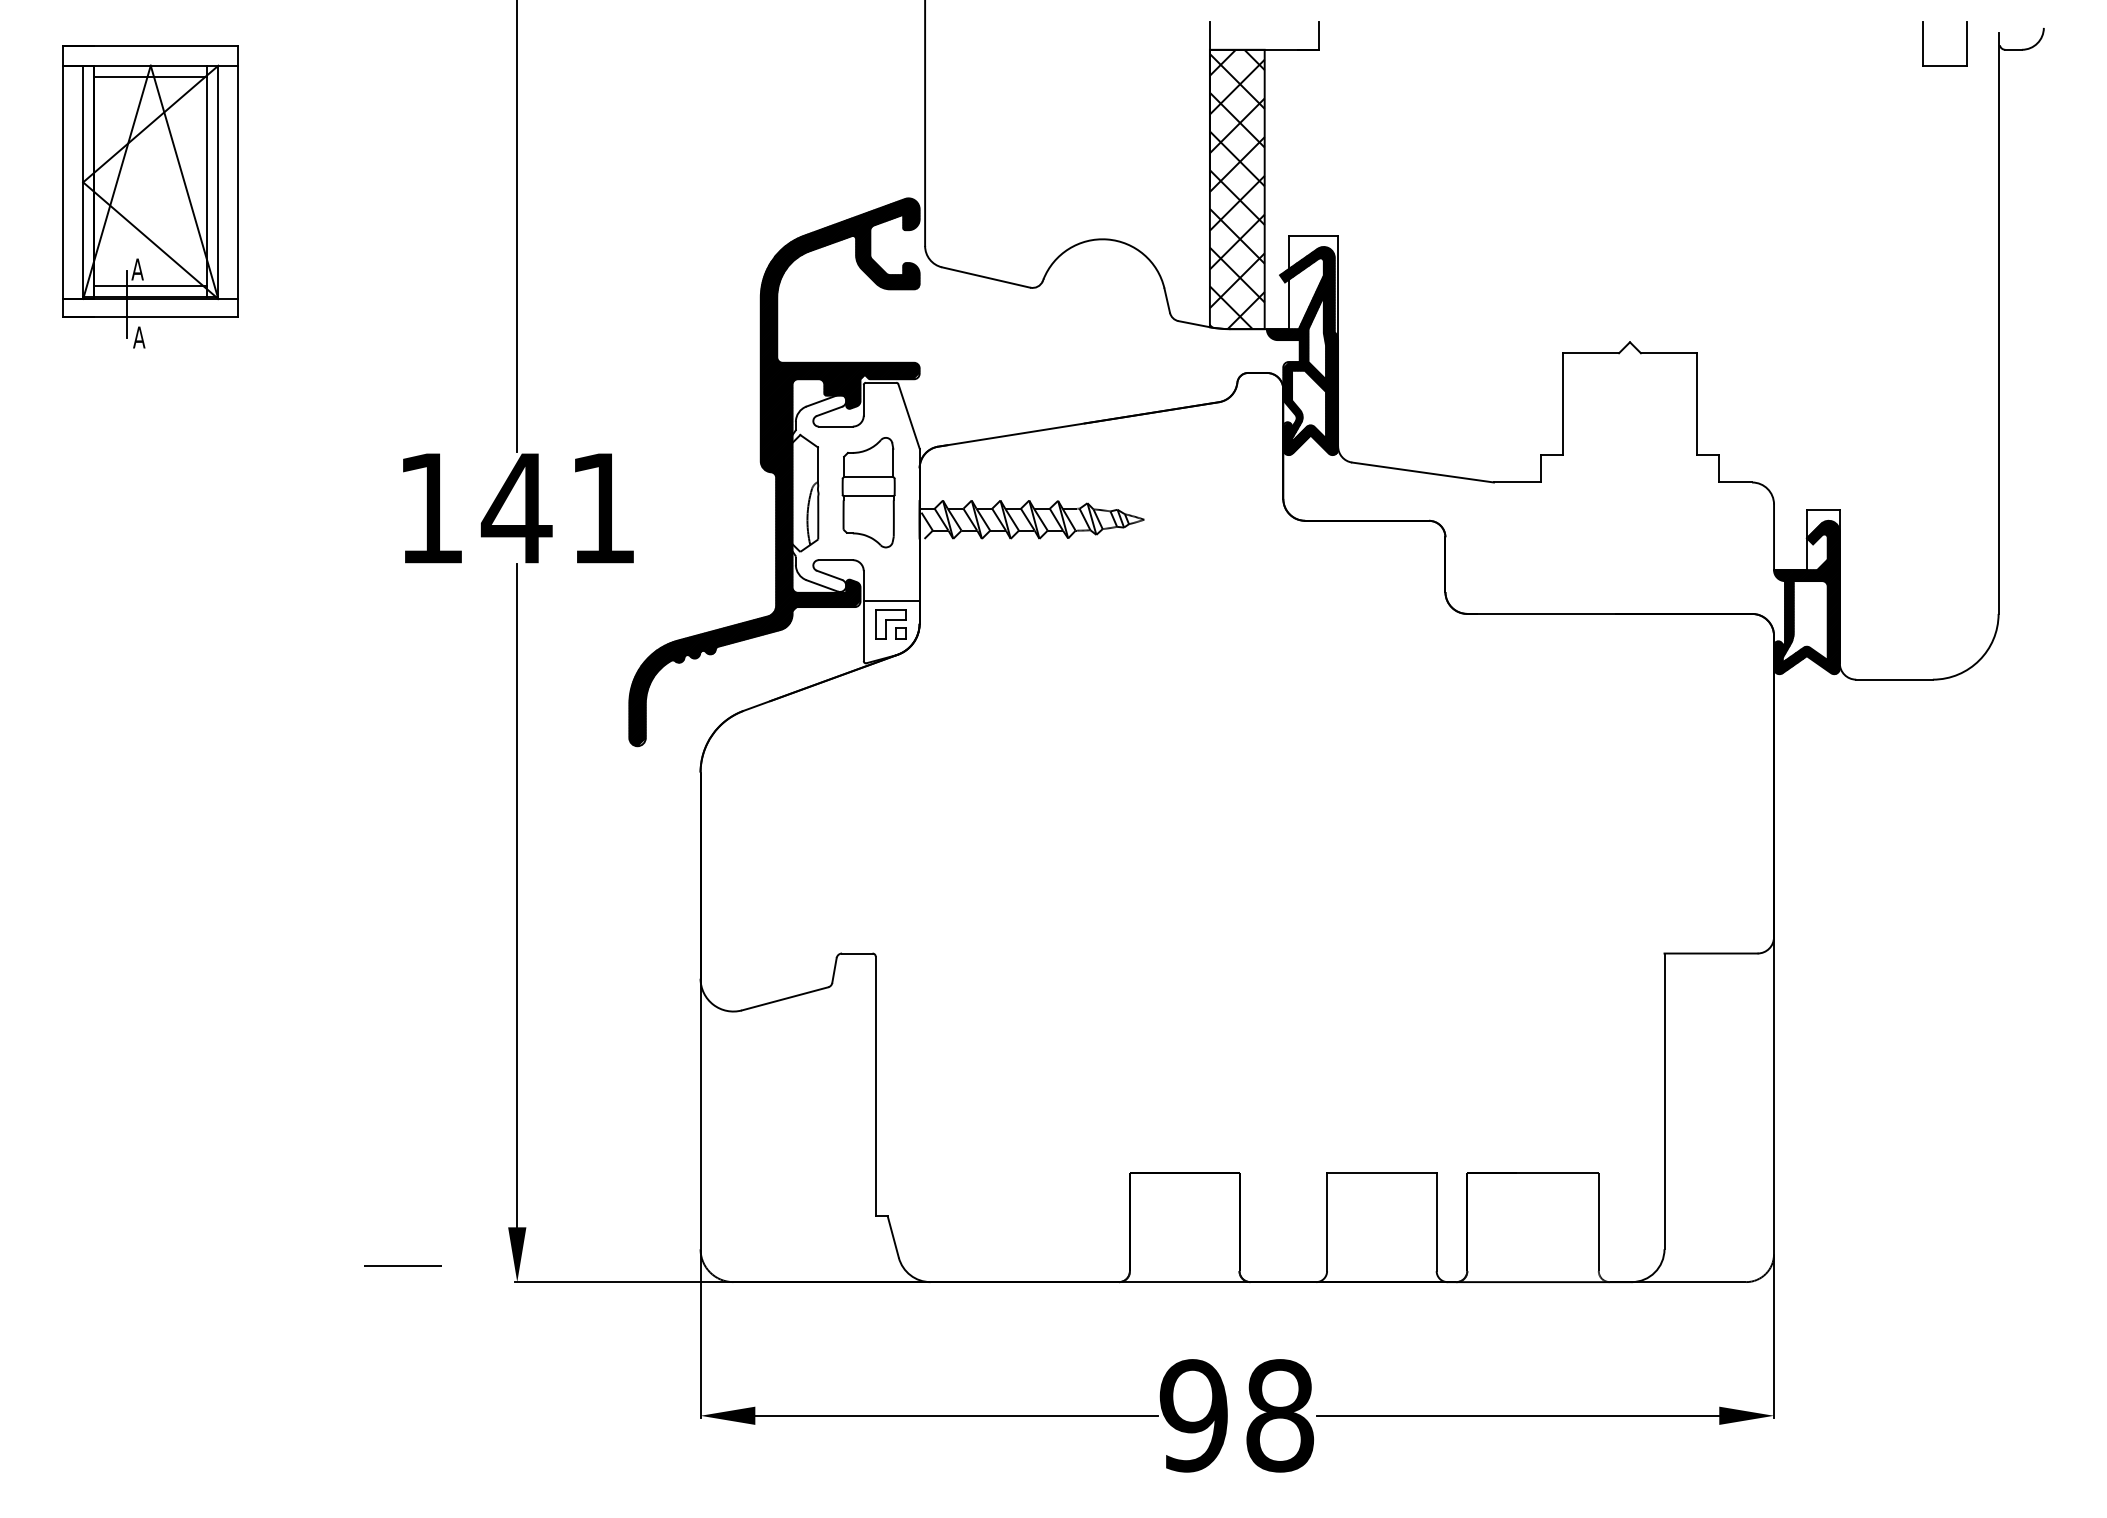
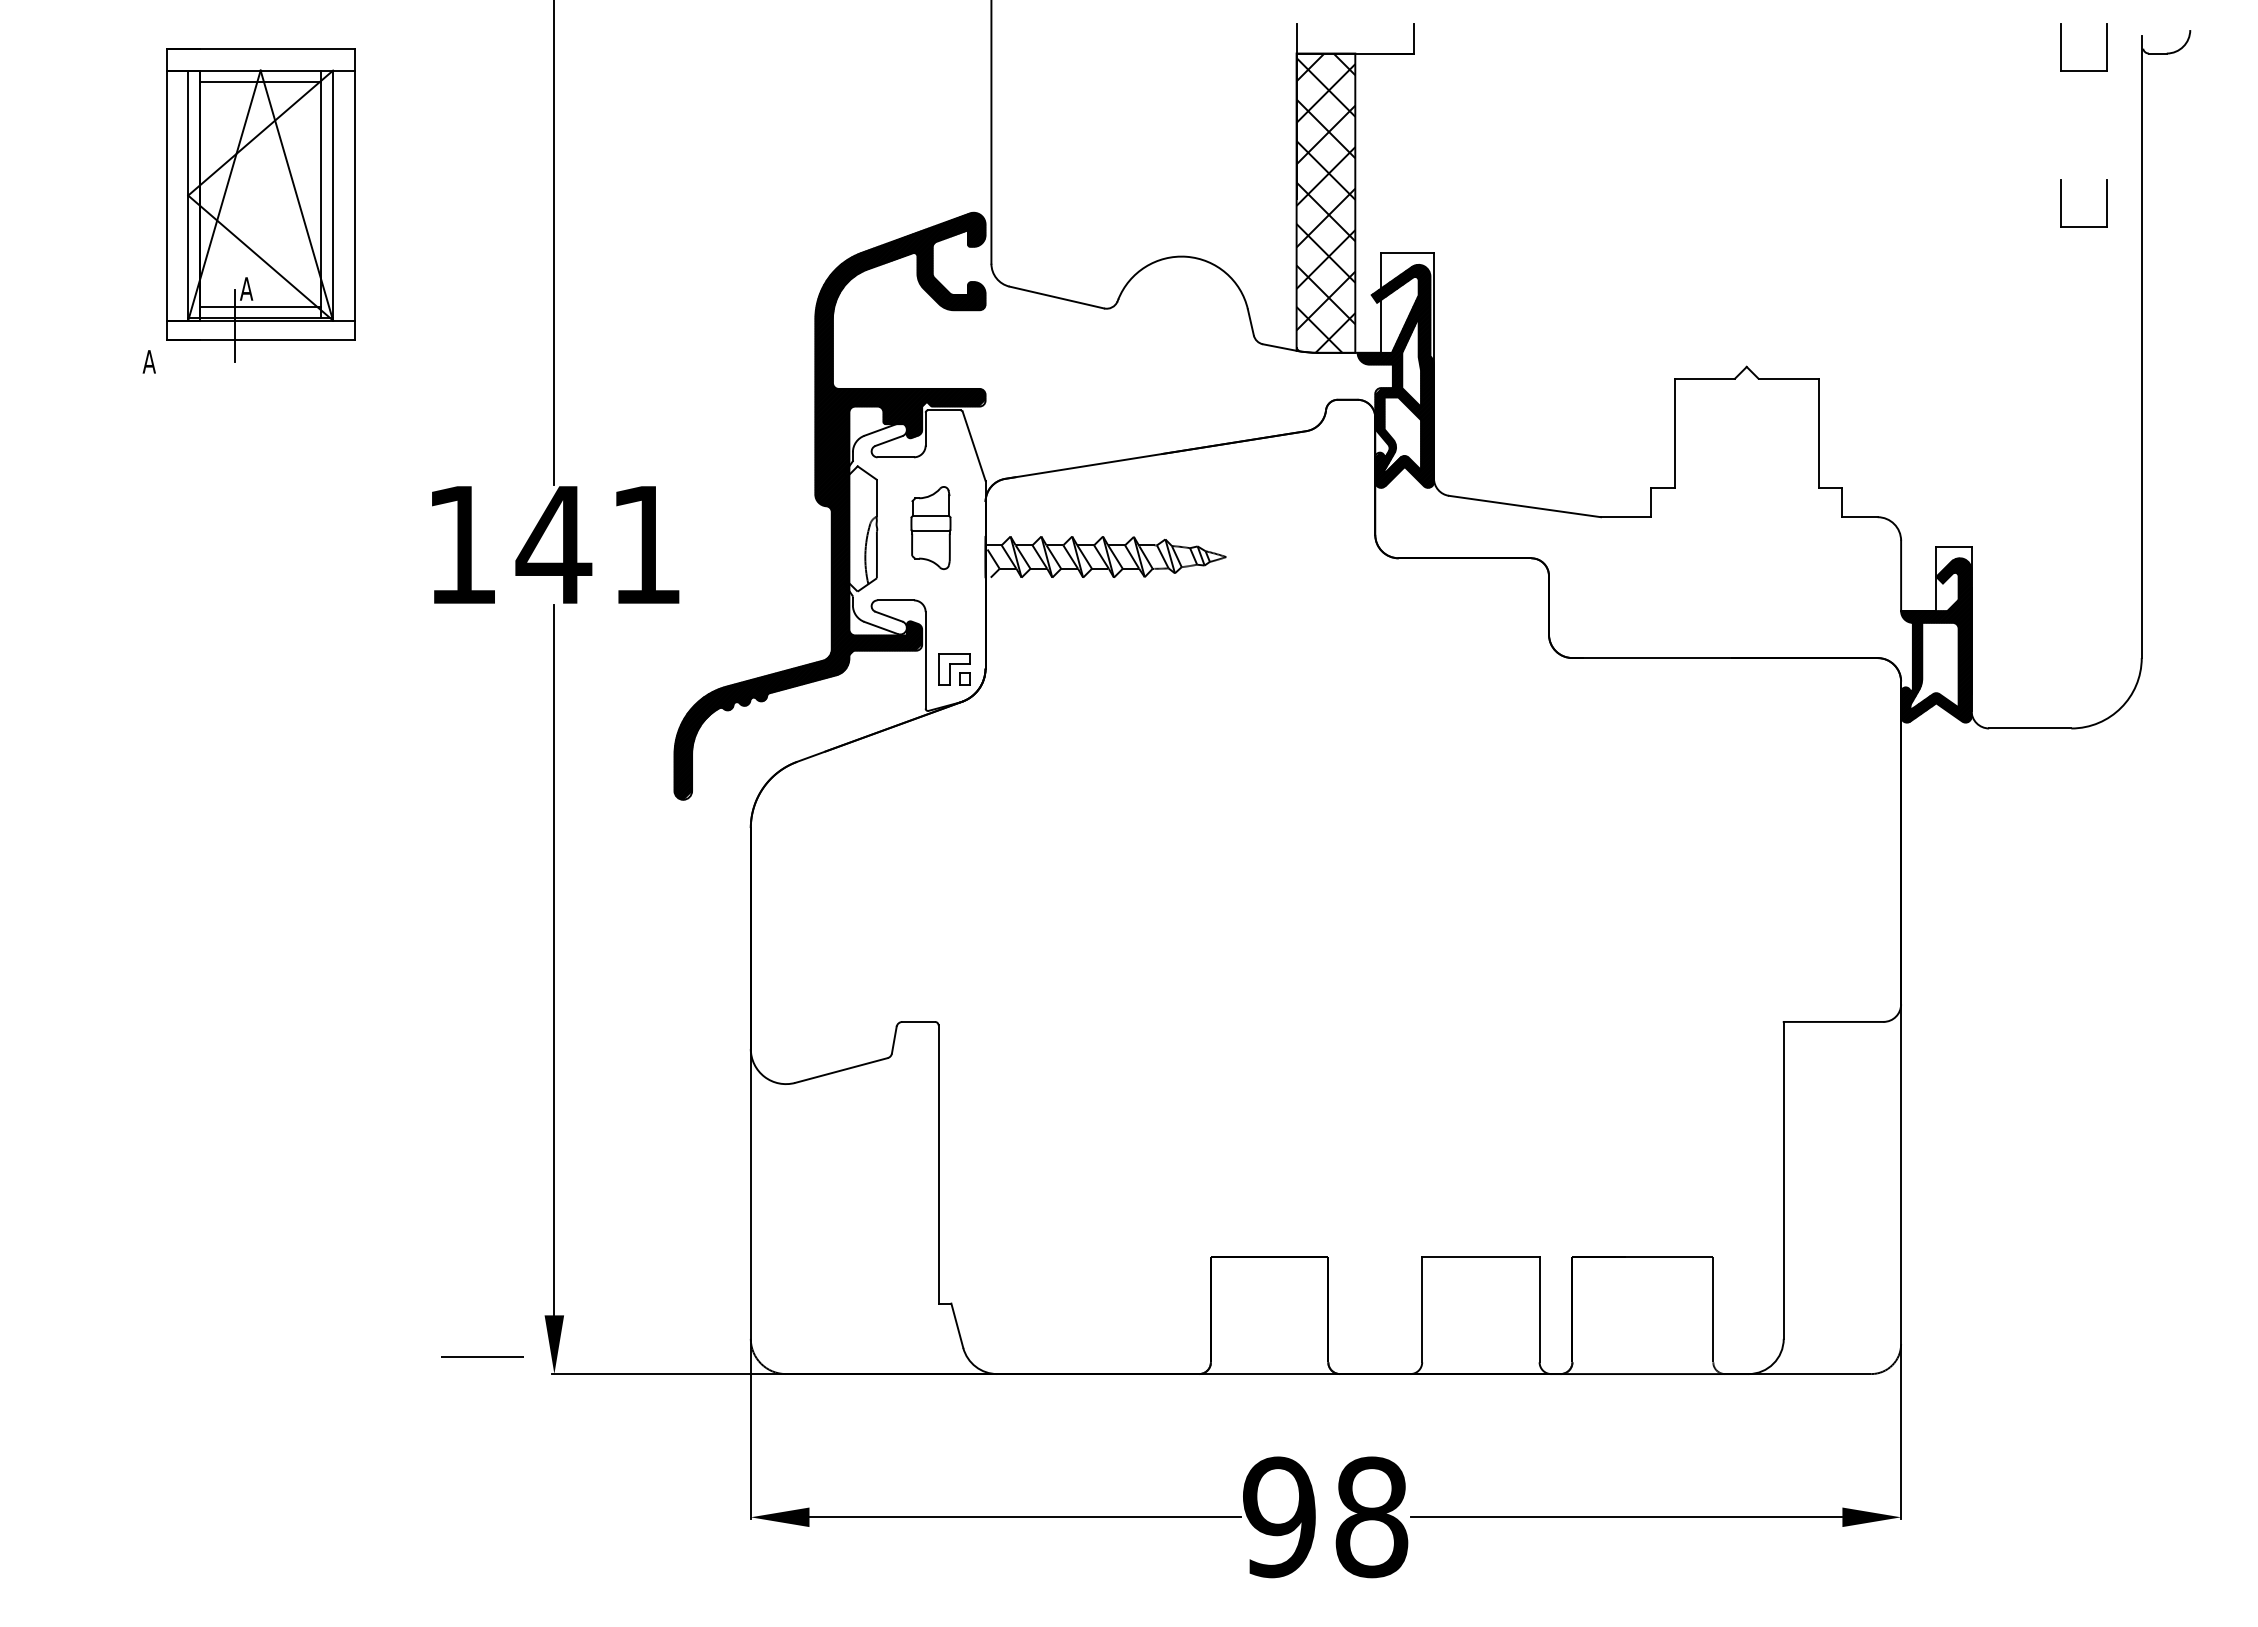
part: (1923, 189) -> (2061, 203), added
part: (150, 191) -> (260, 205), moved
part: (868, 492) -> (930, 527), size x0.7
line: (891, 601) -> (955, 644), removed
line: (403, 1265) -> (482, 1356), moved

